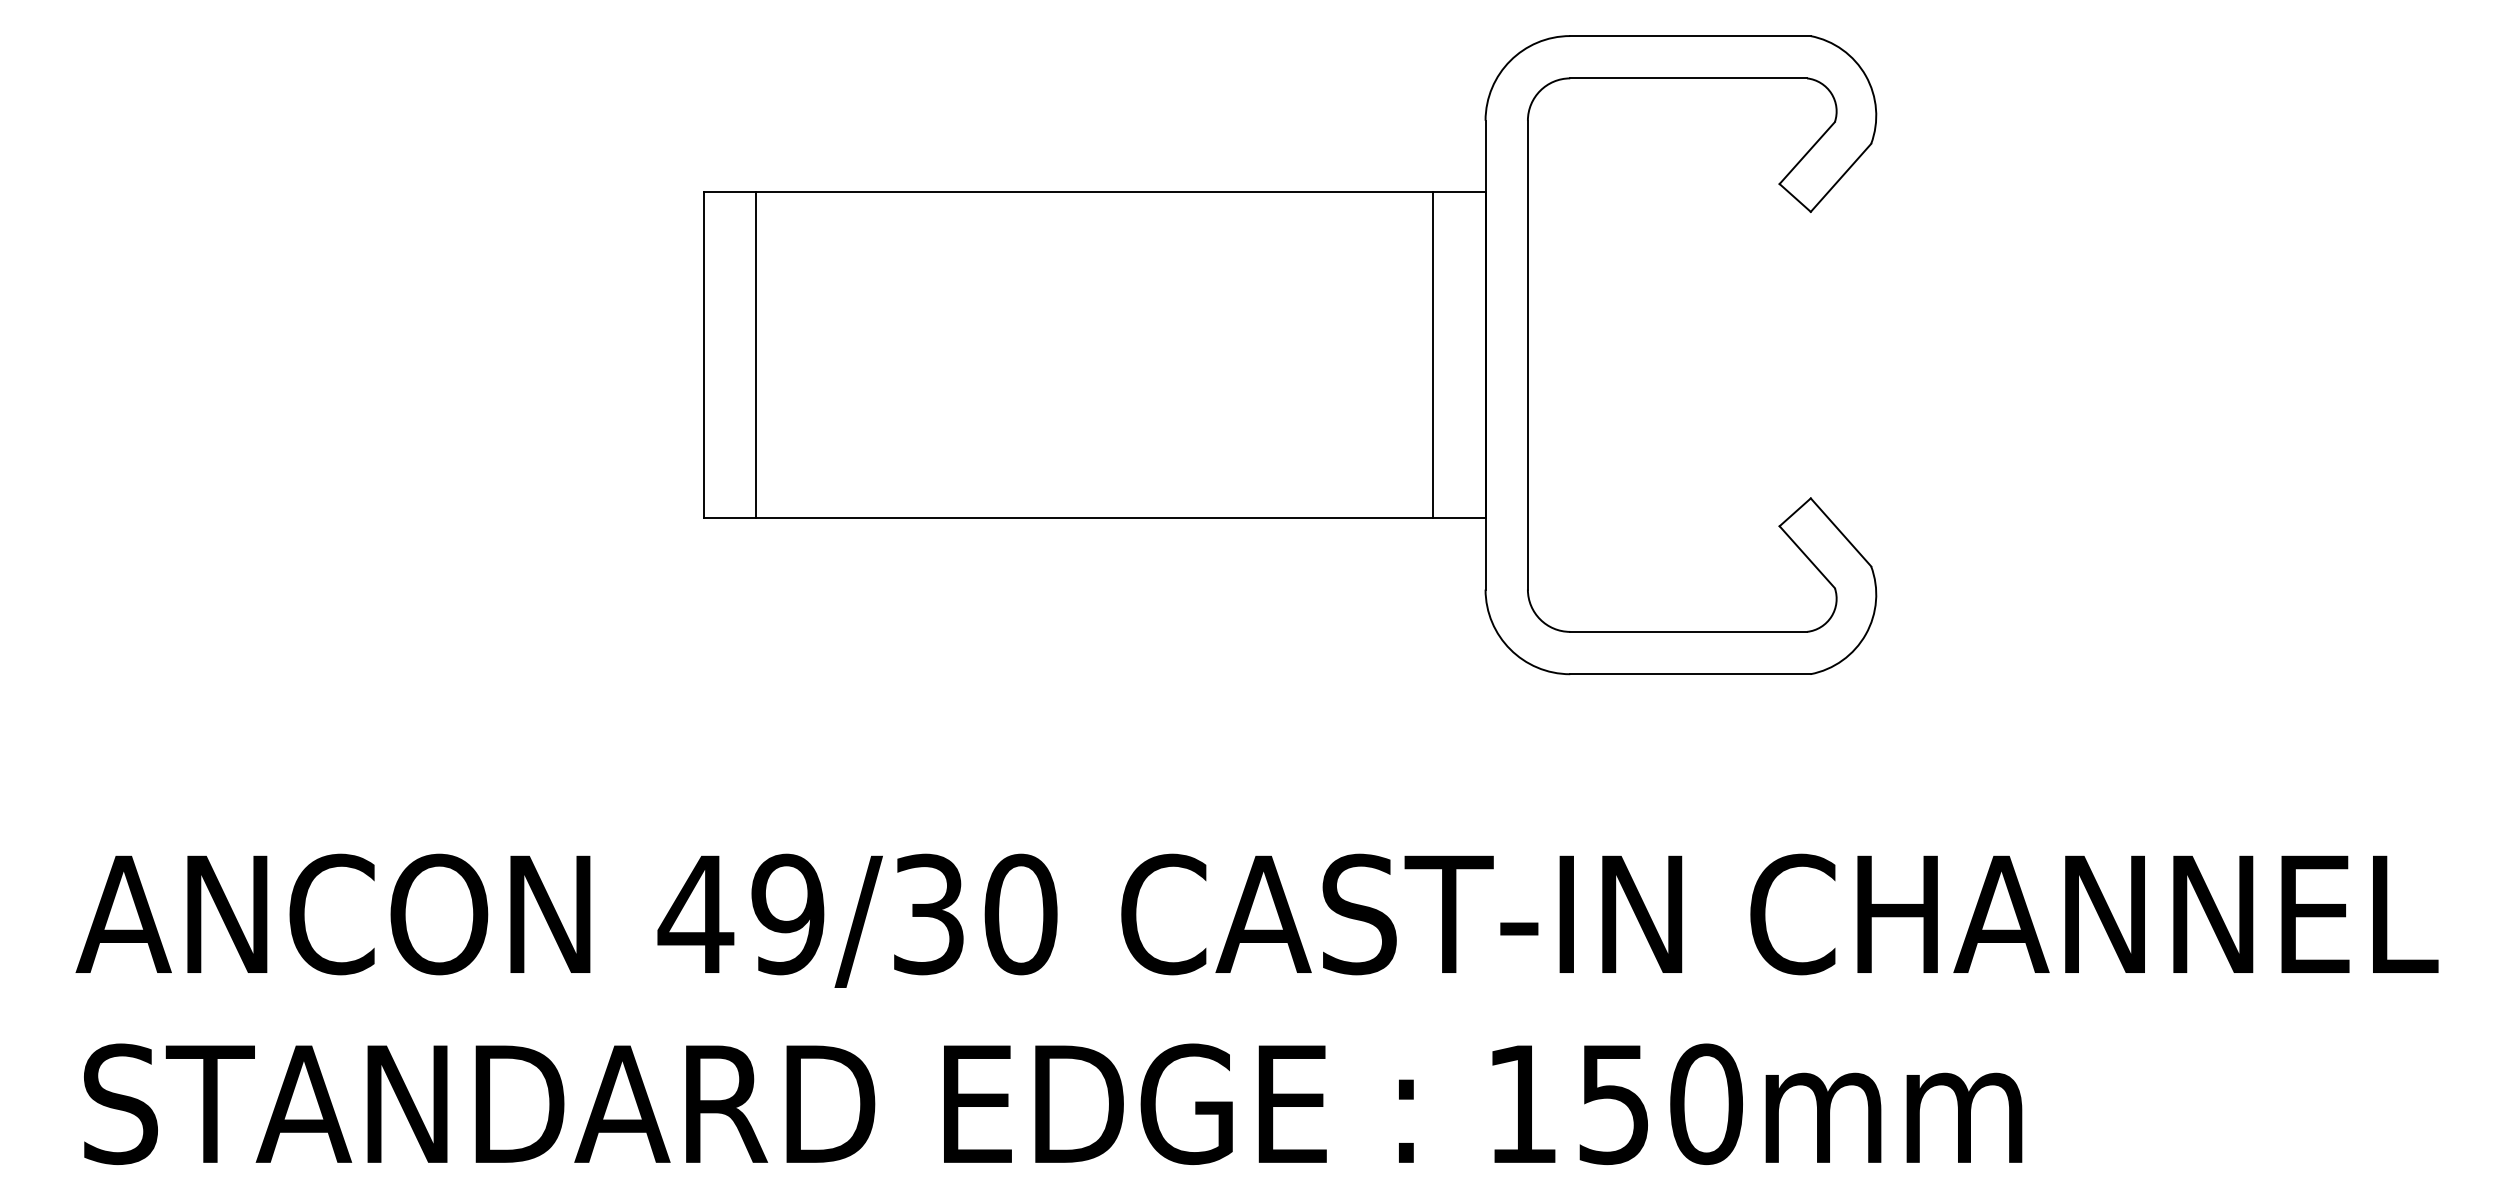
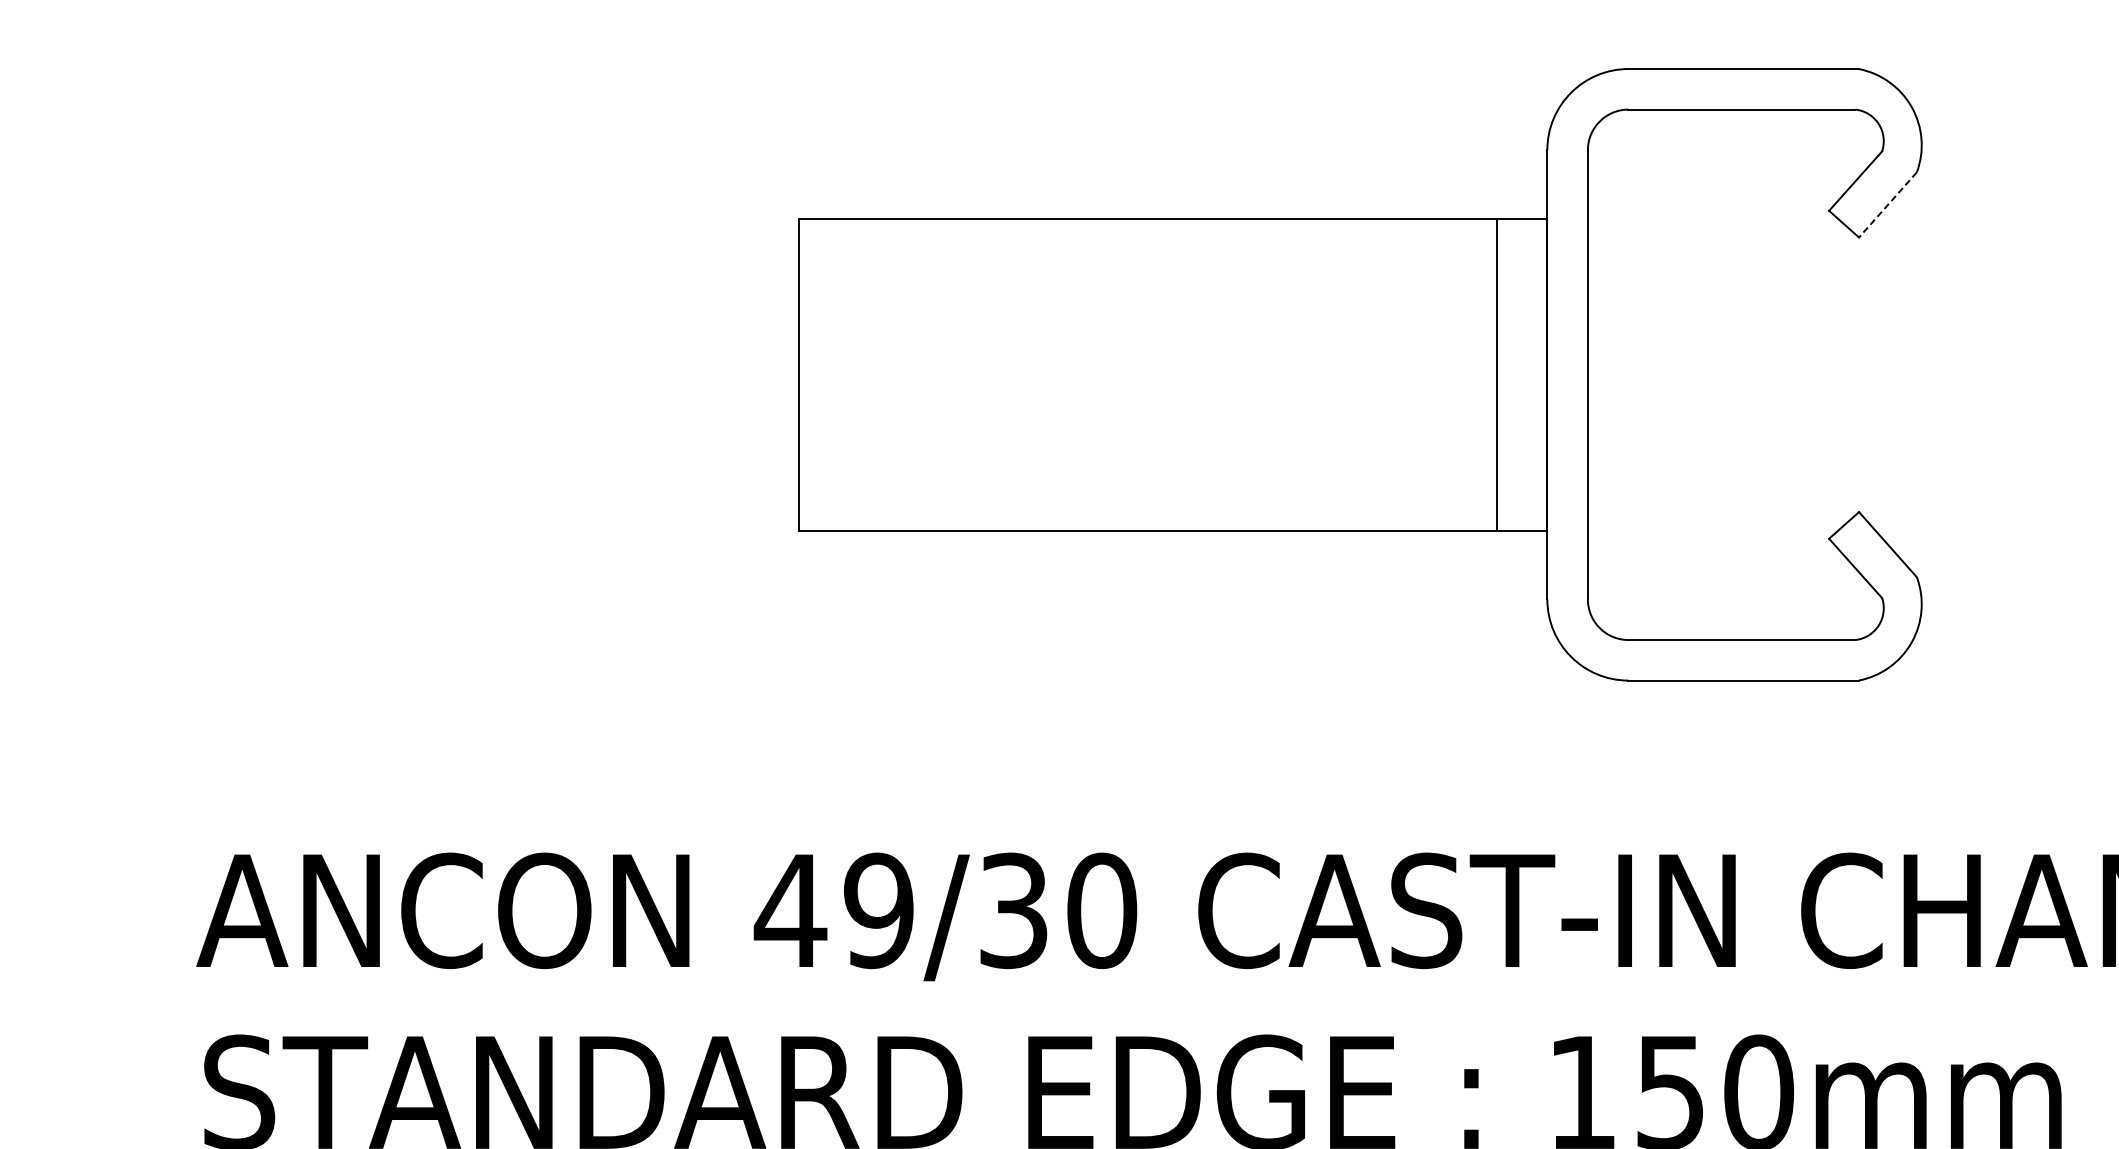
line: (1840, 178) -> (1887, 205), solid -> dashed
line: (756, 354) -> (848, 374), removed

